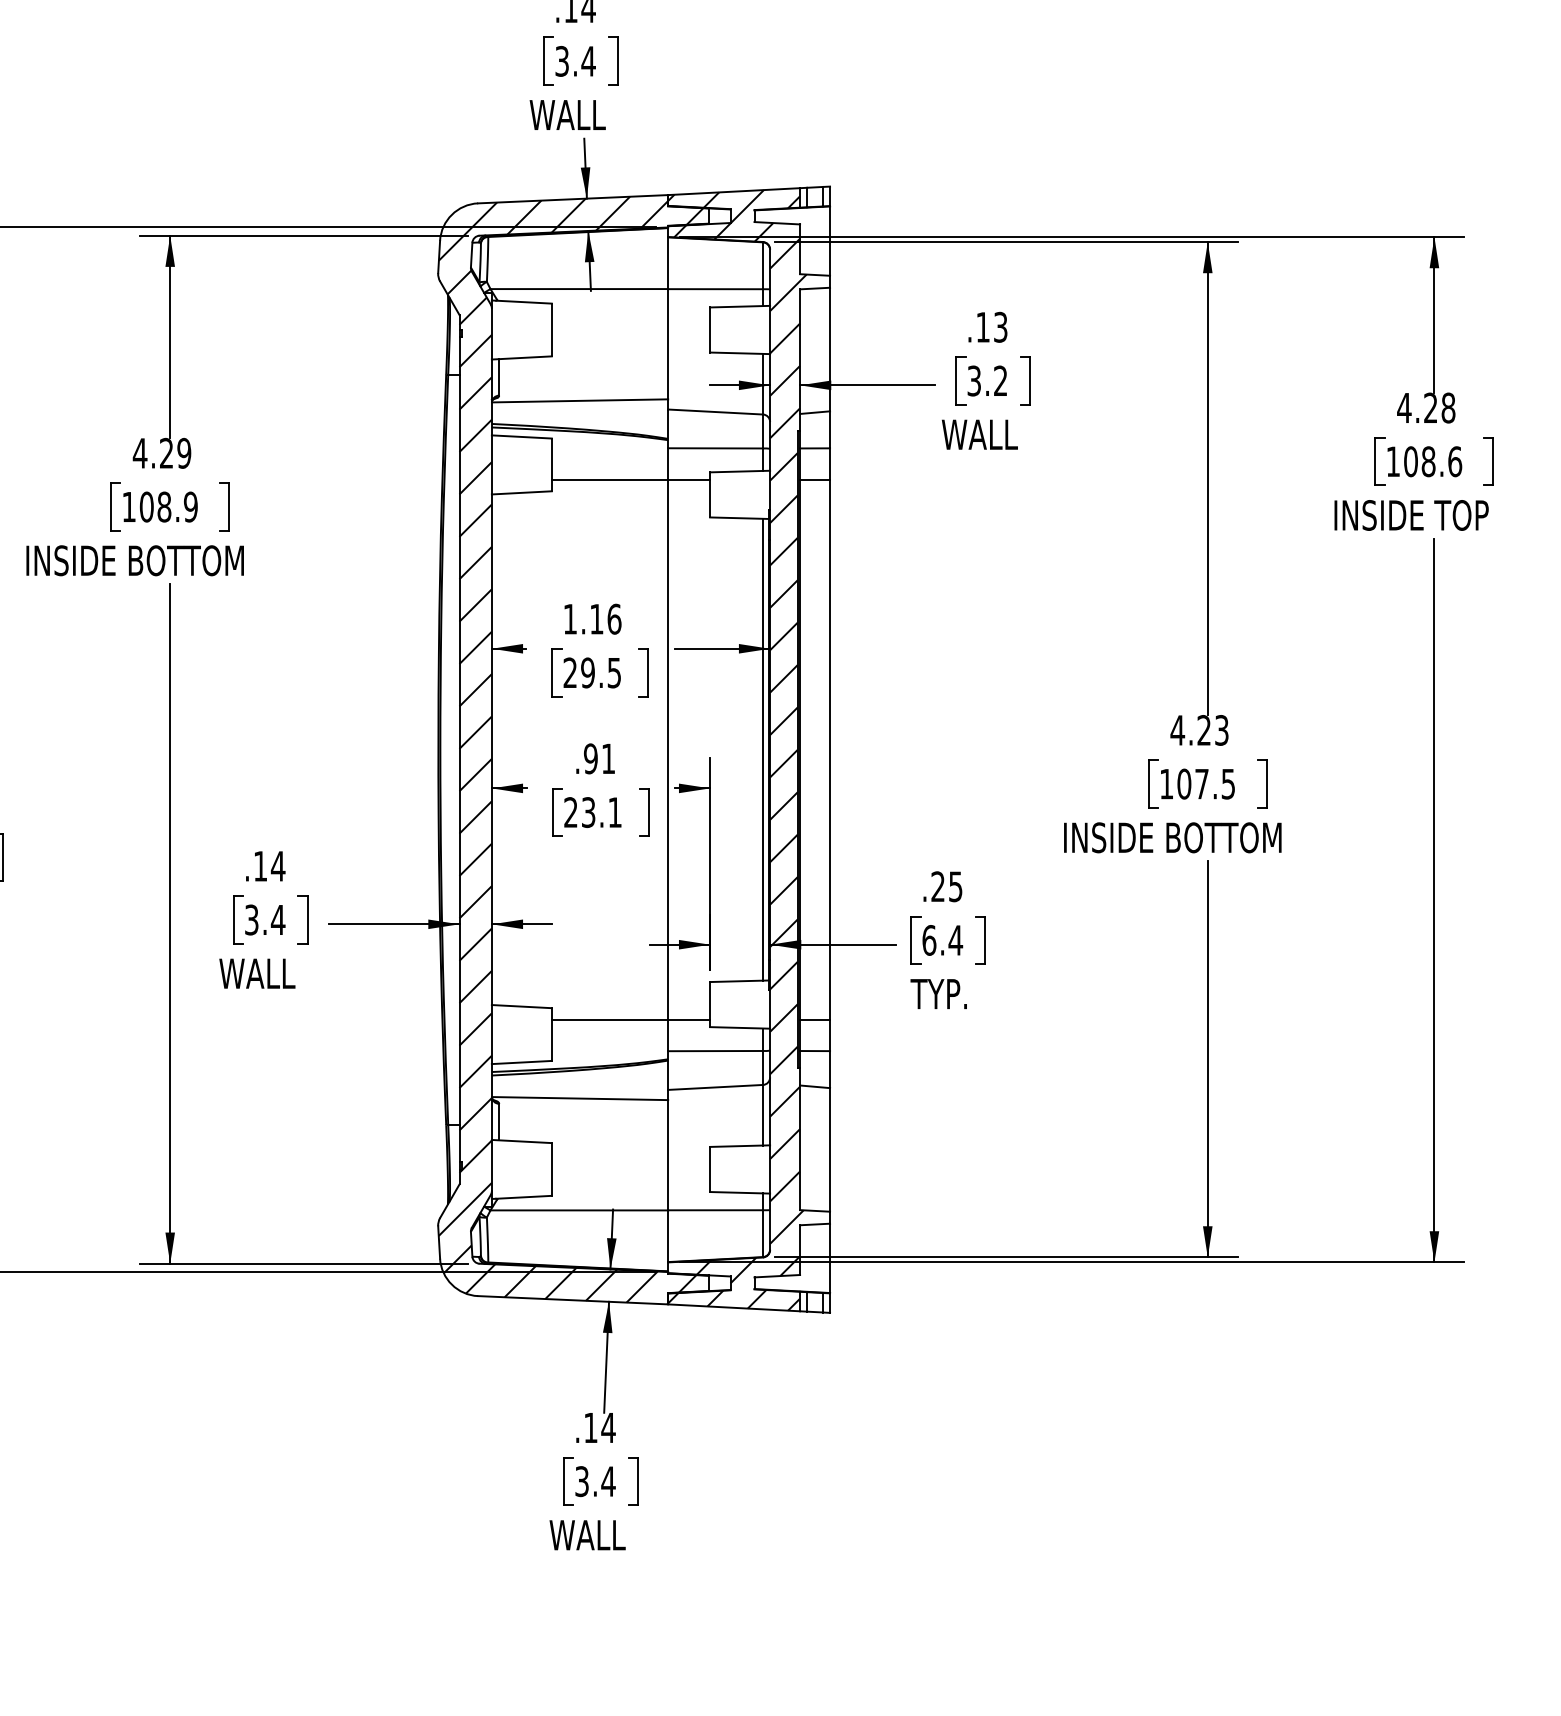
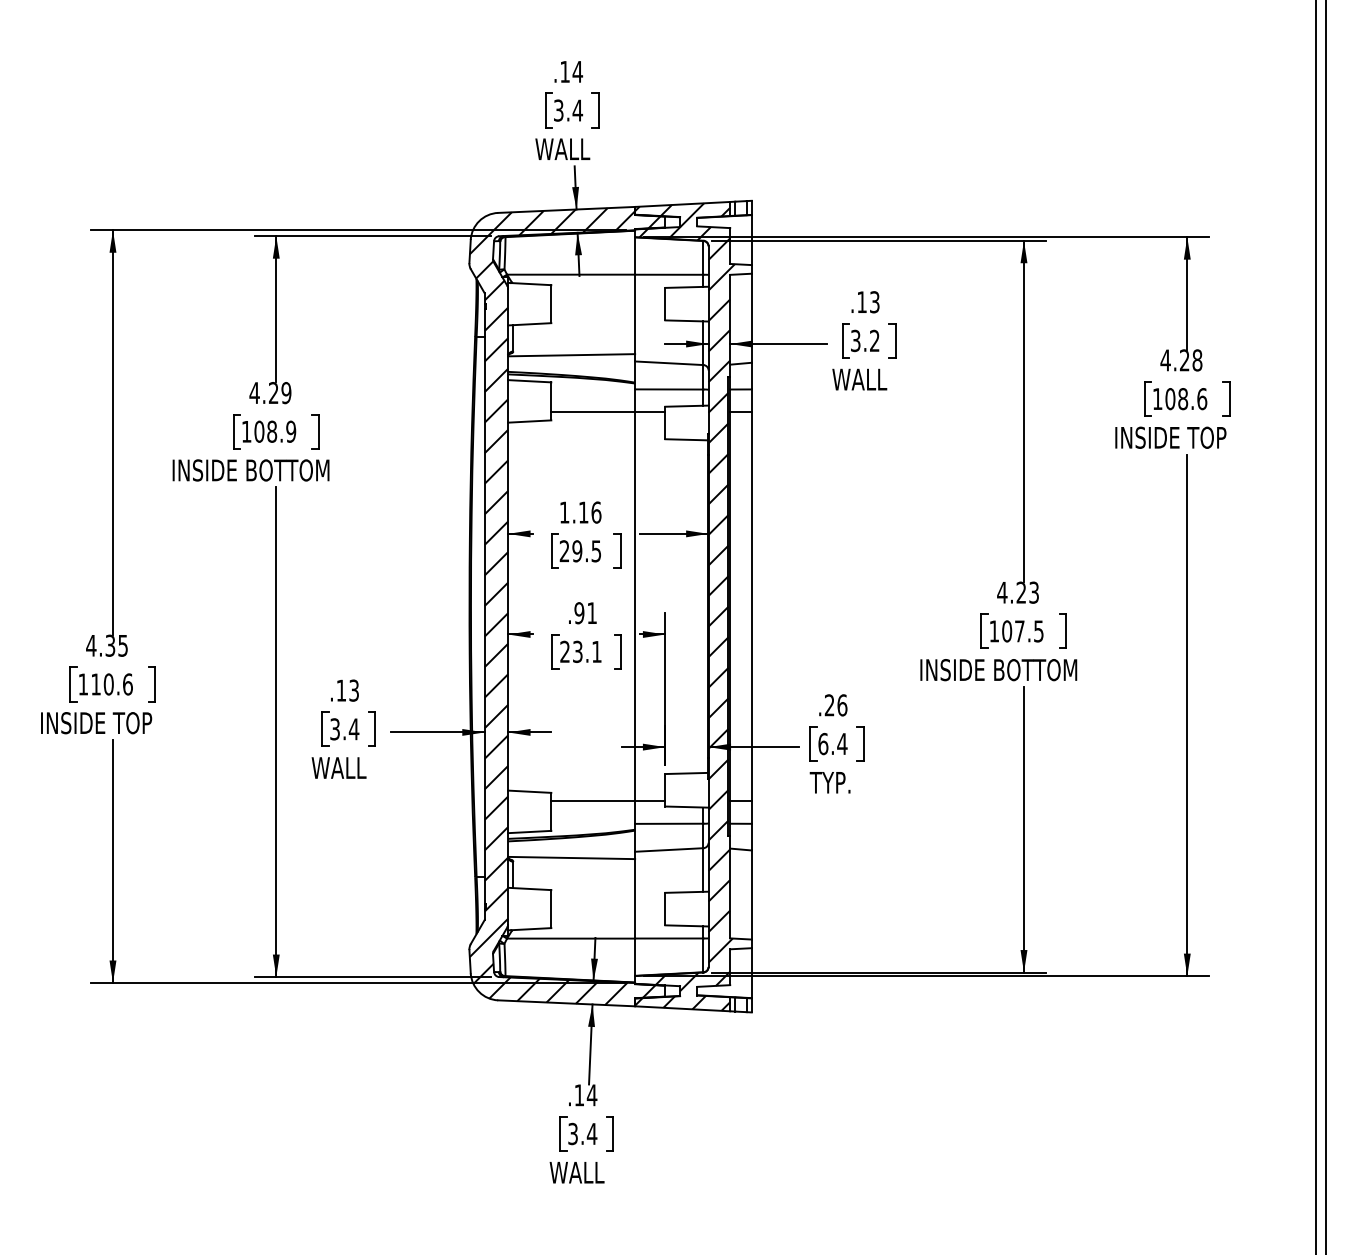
line: (763, 749) -> (703, 606), removed
text: (277, 866) -> (353, 690), .14 -> .13
text: (955, 886) -> (842, 705), .25 -> .26

